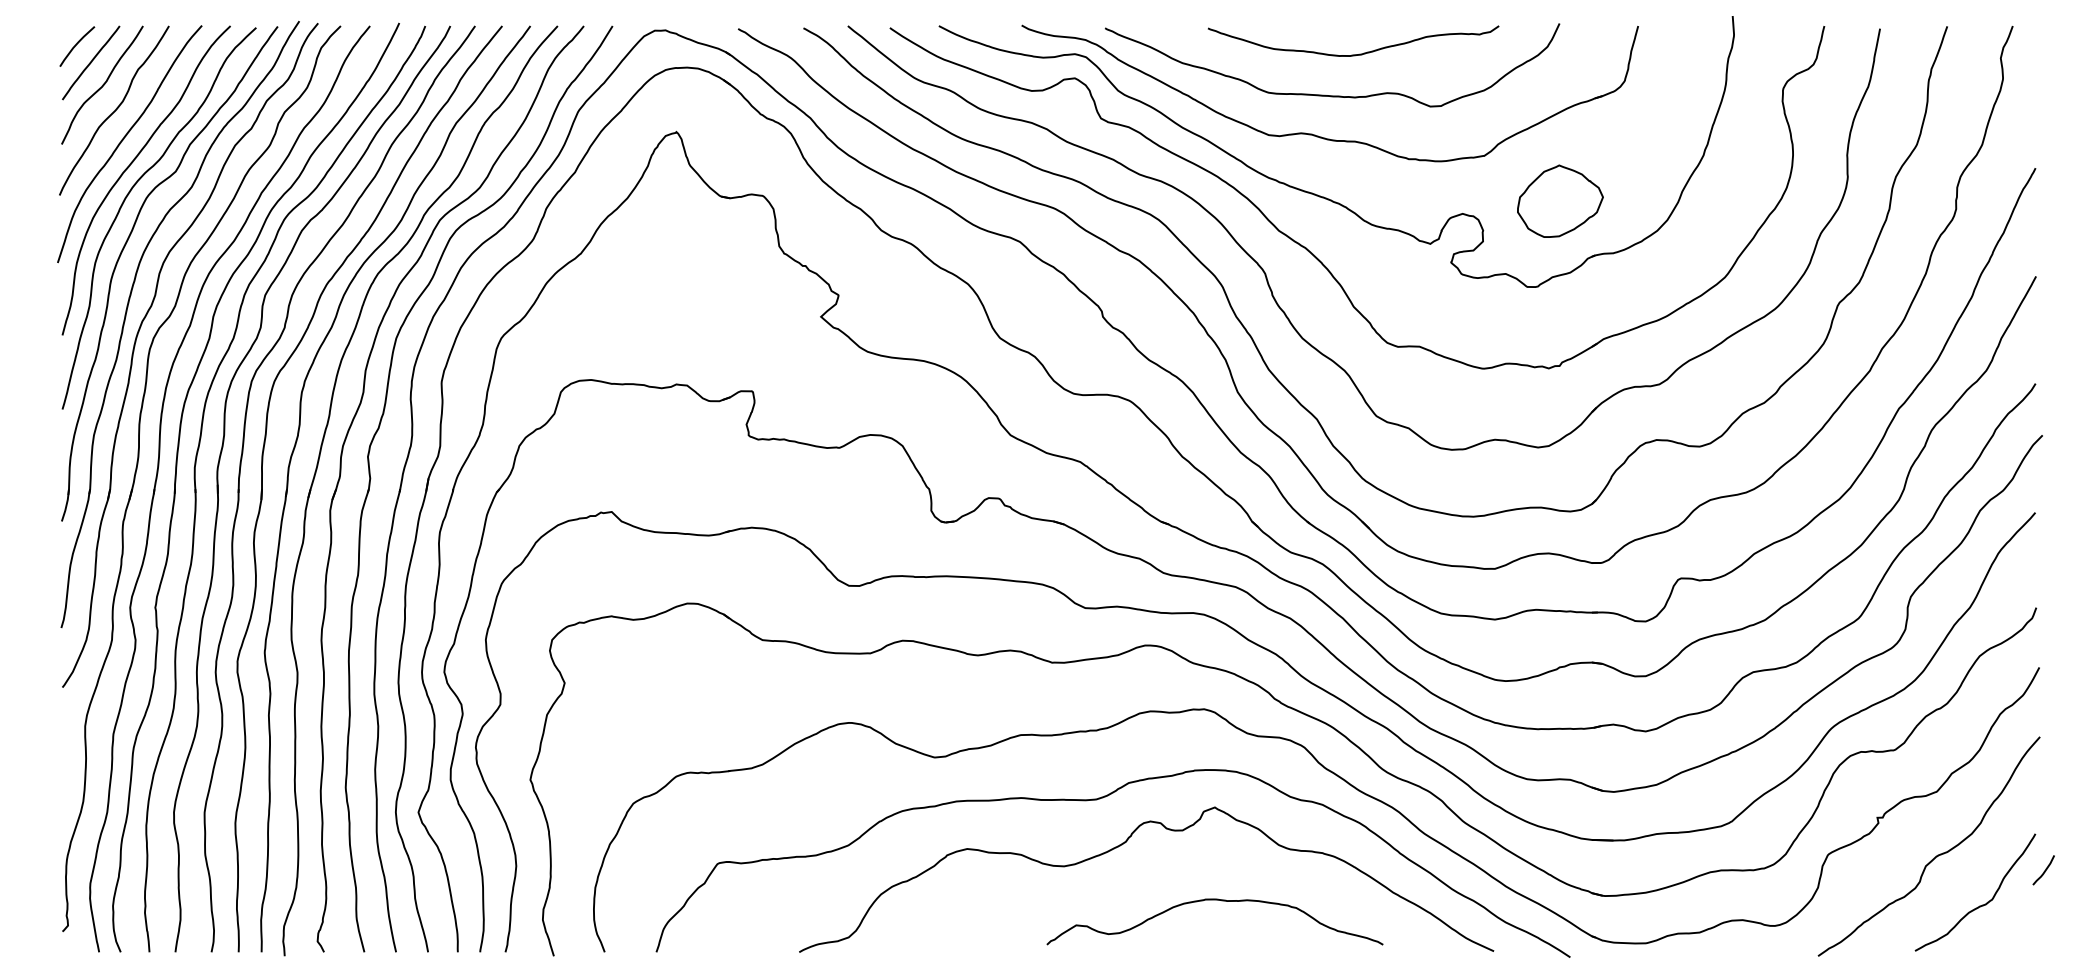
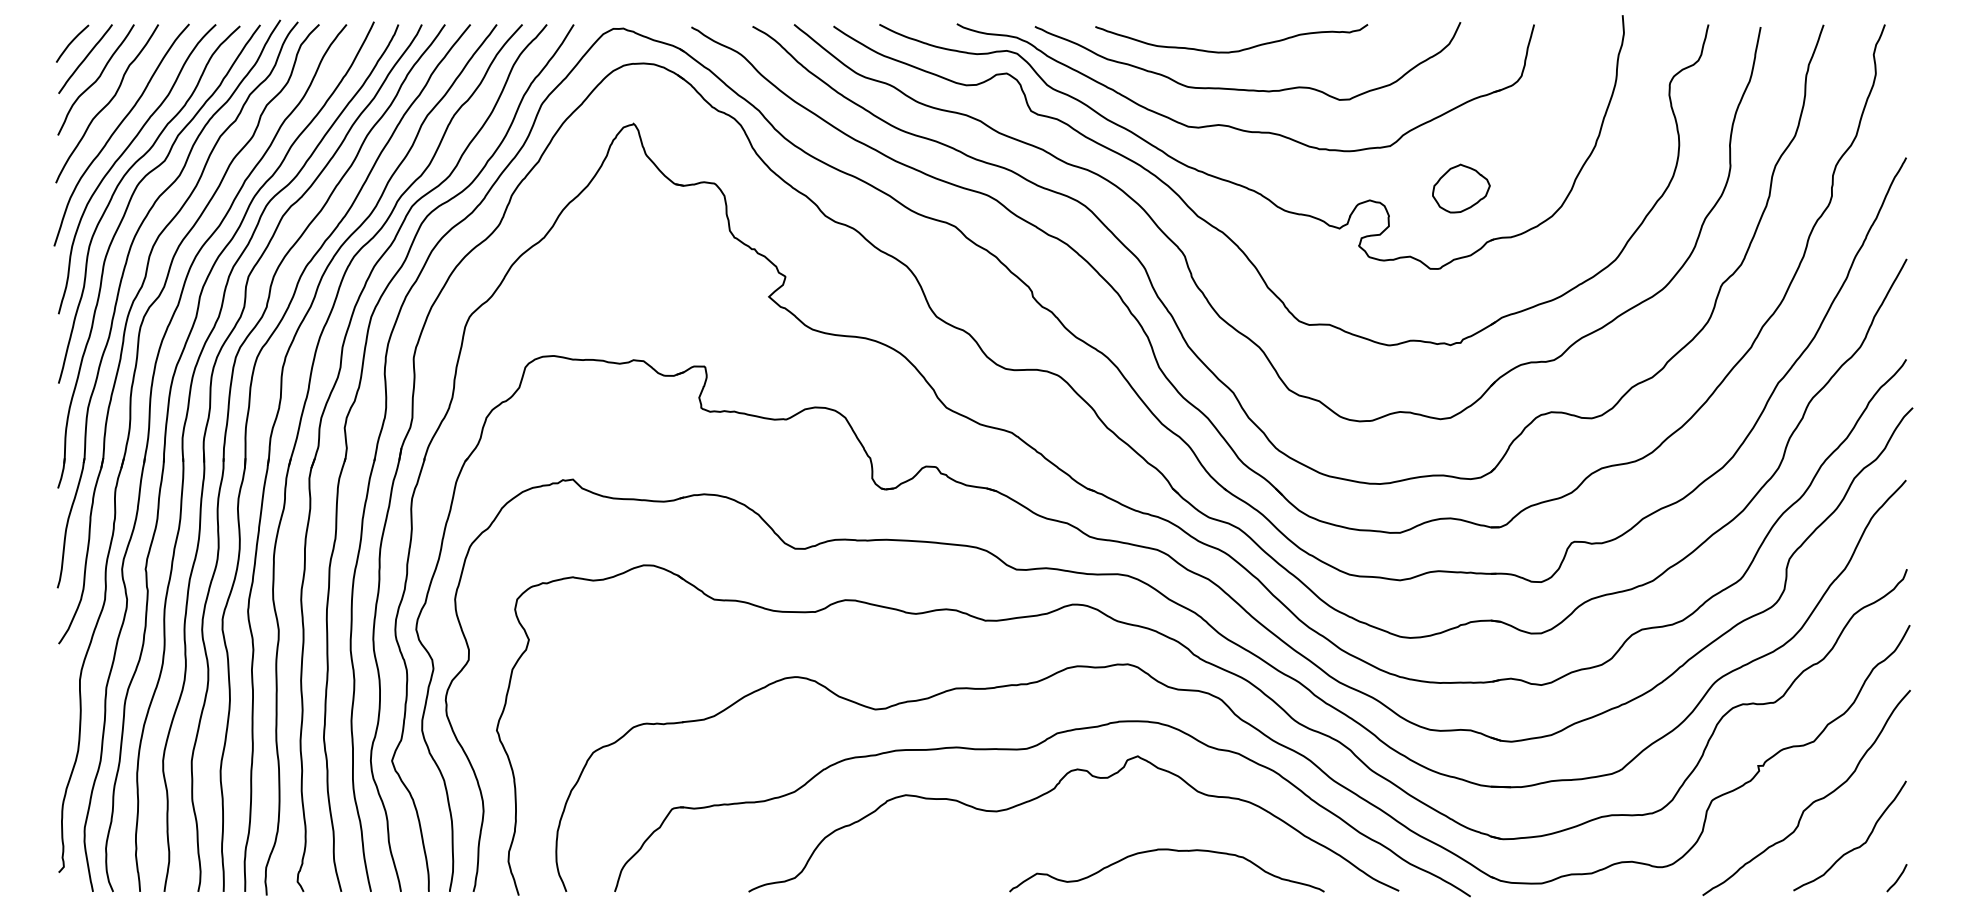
curve: (1356, 53) -> (1234, 50), moved
part: (1560, 201) -> (1461, 188), size x0.71
curve: (2044, 870) -> (1897, 878), moved
curve: (1214, 900) -> (1166, 850), moved

